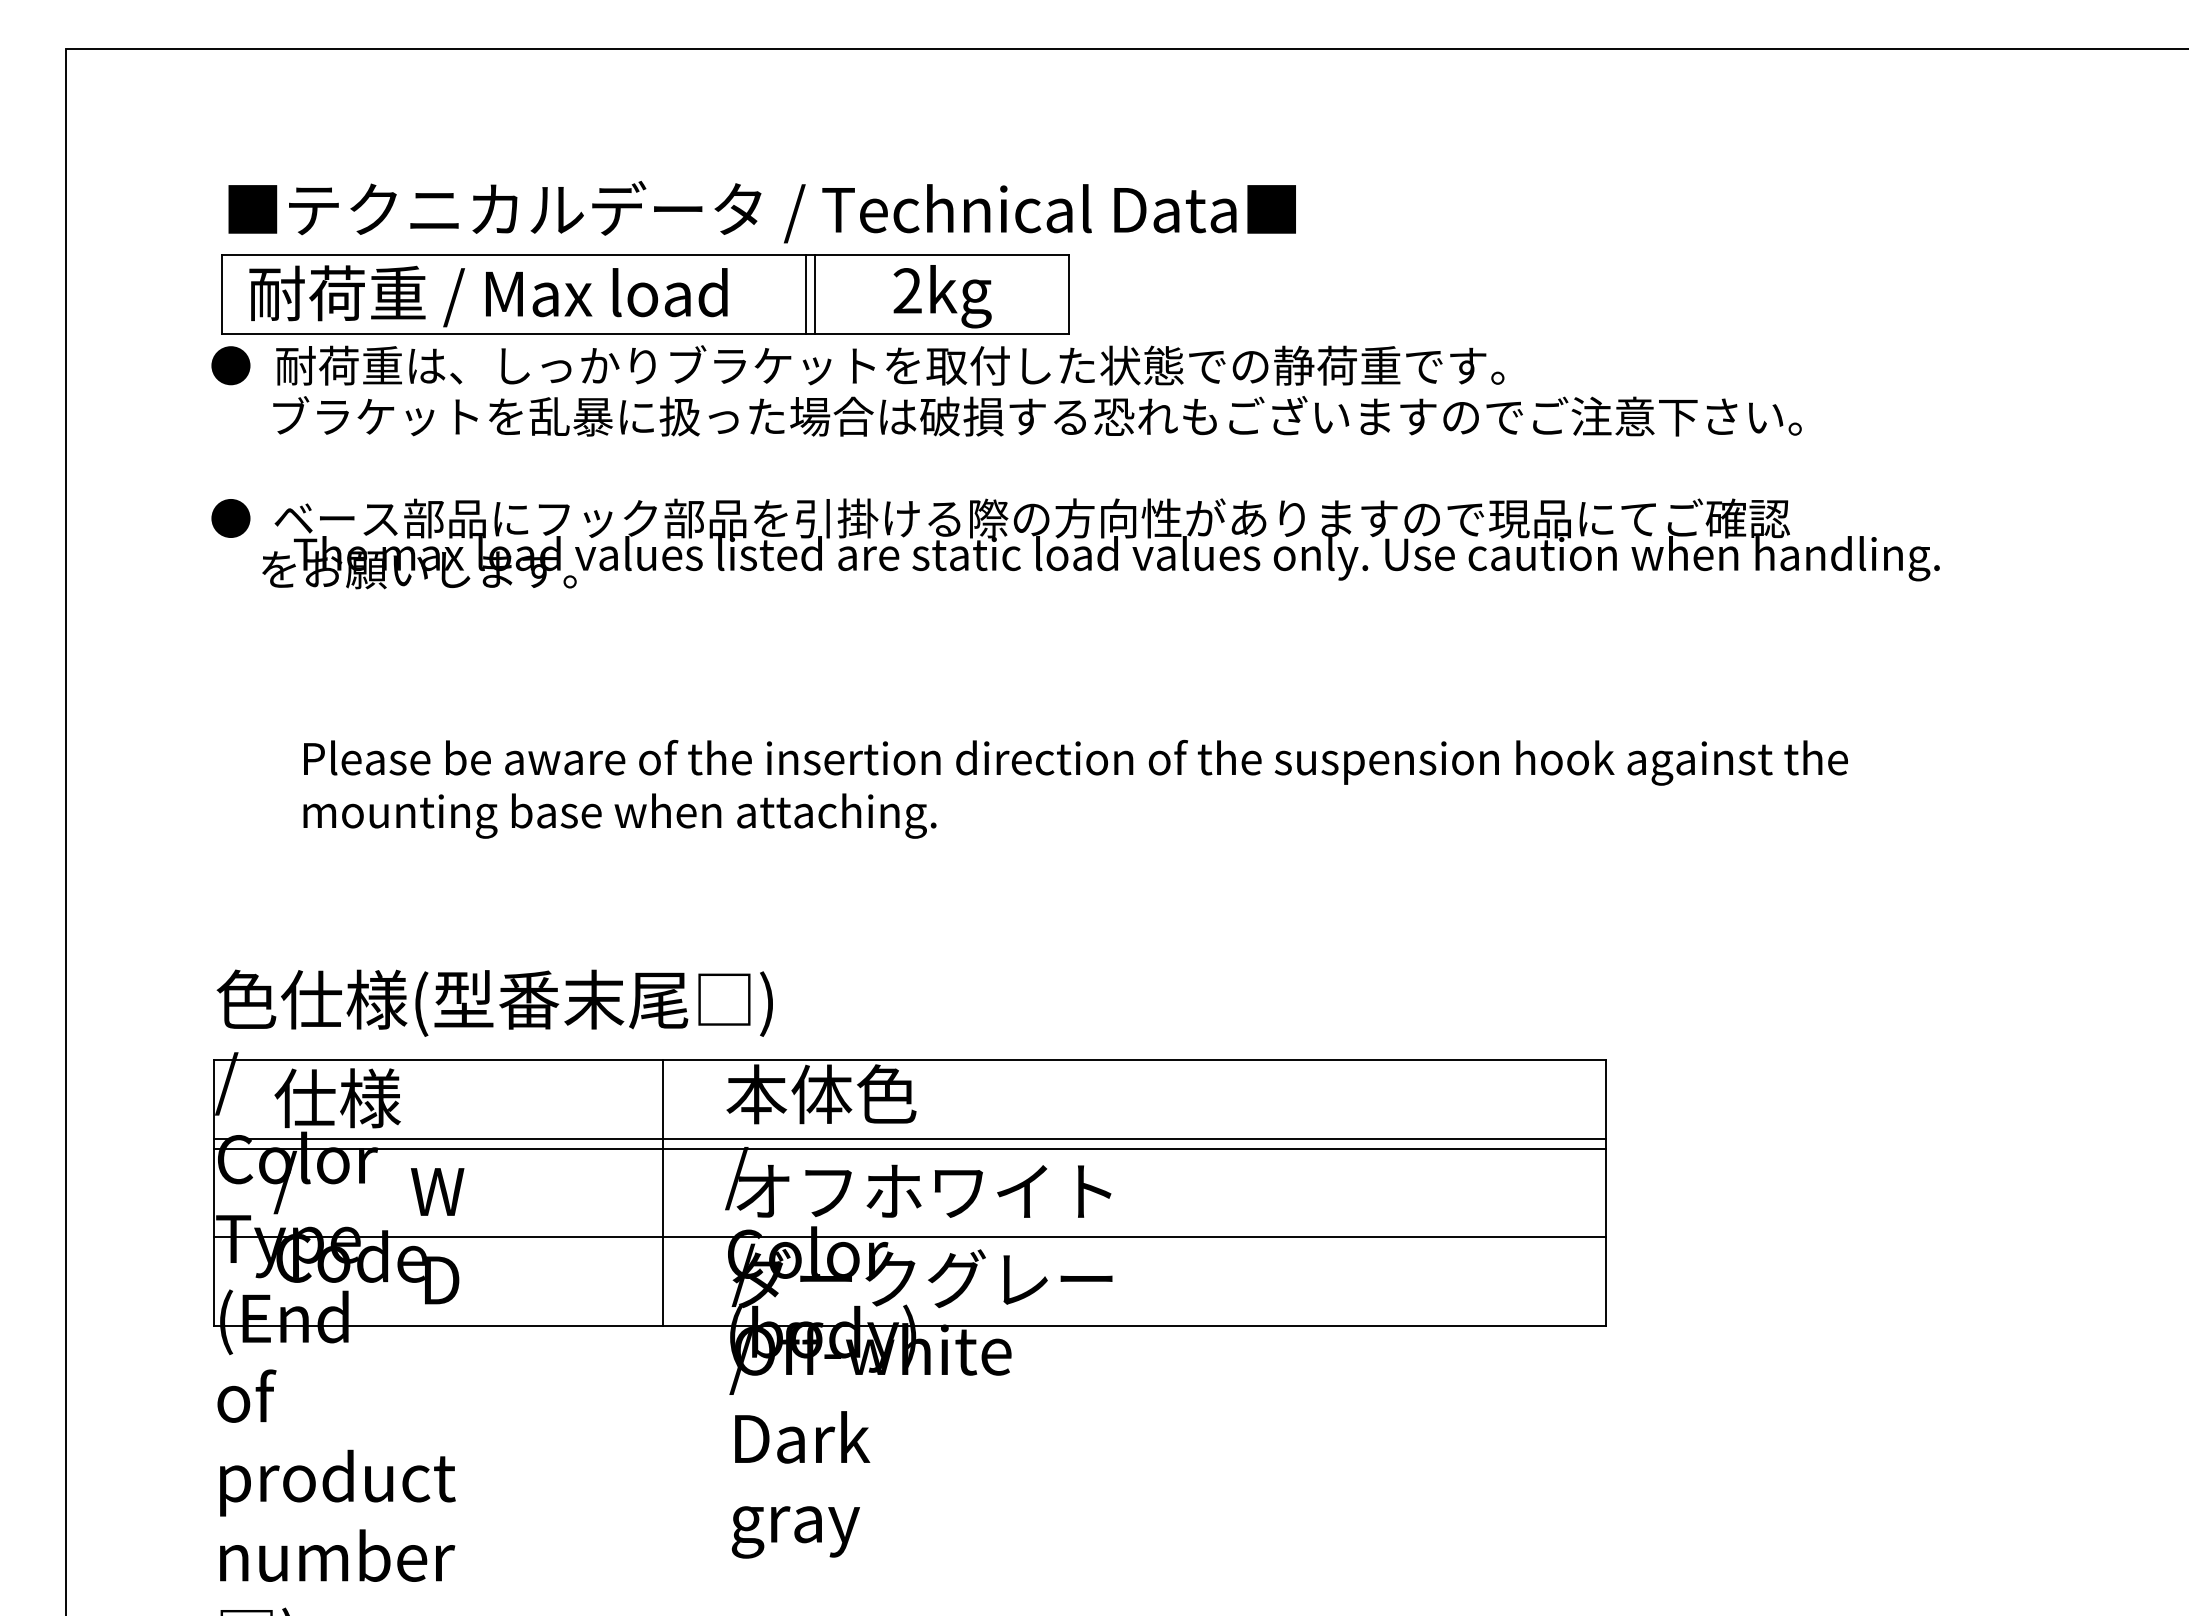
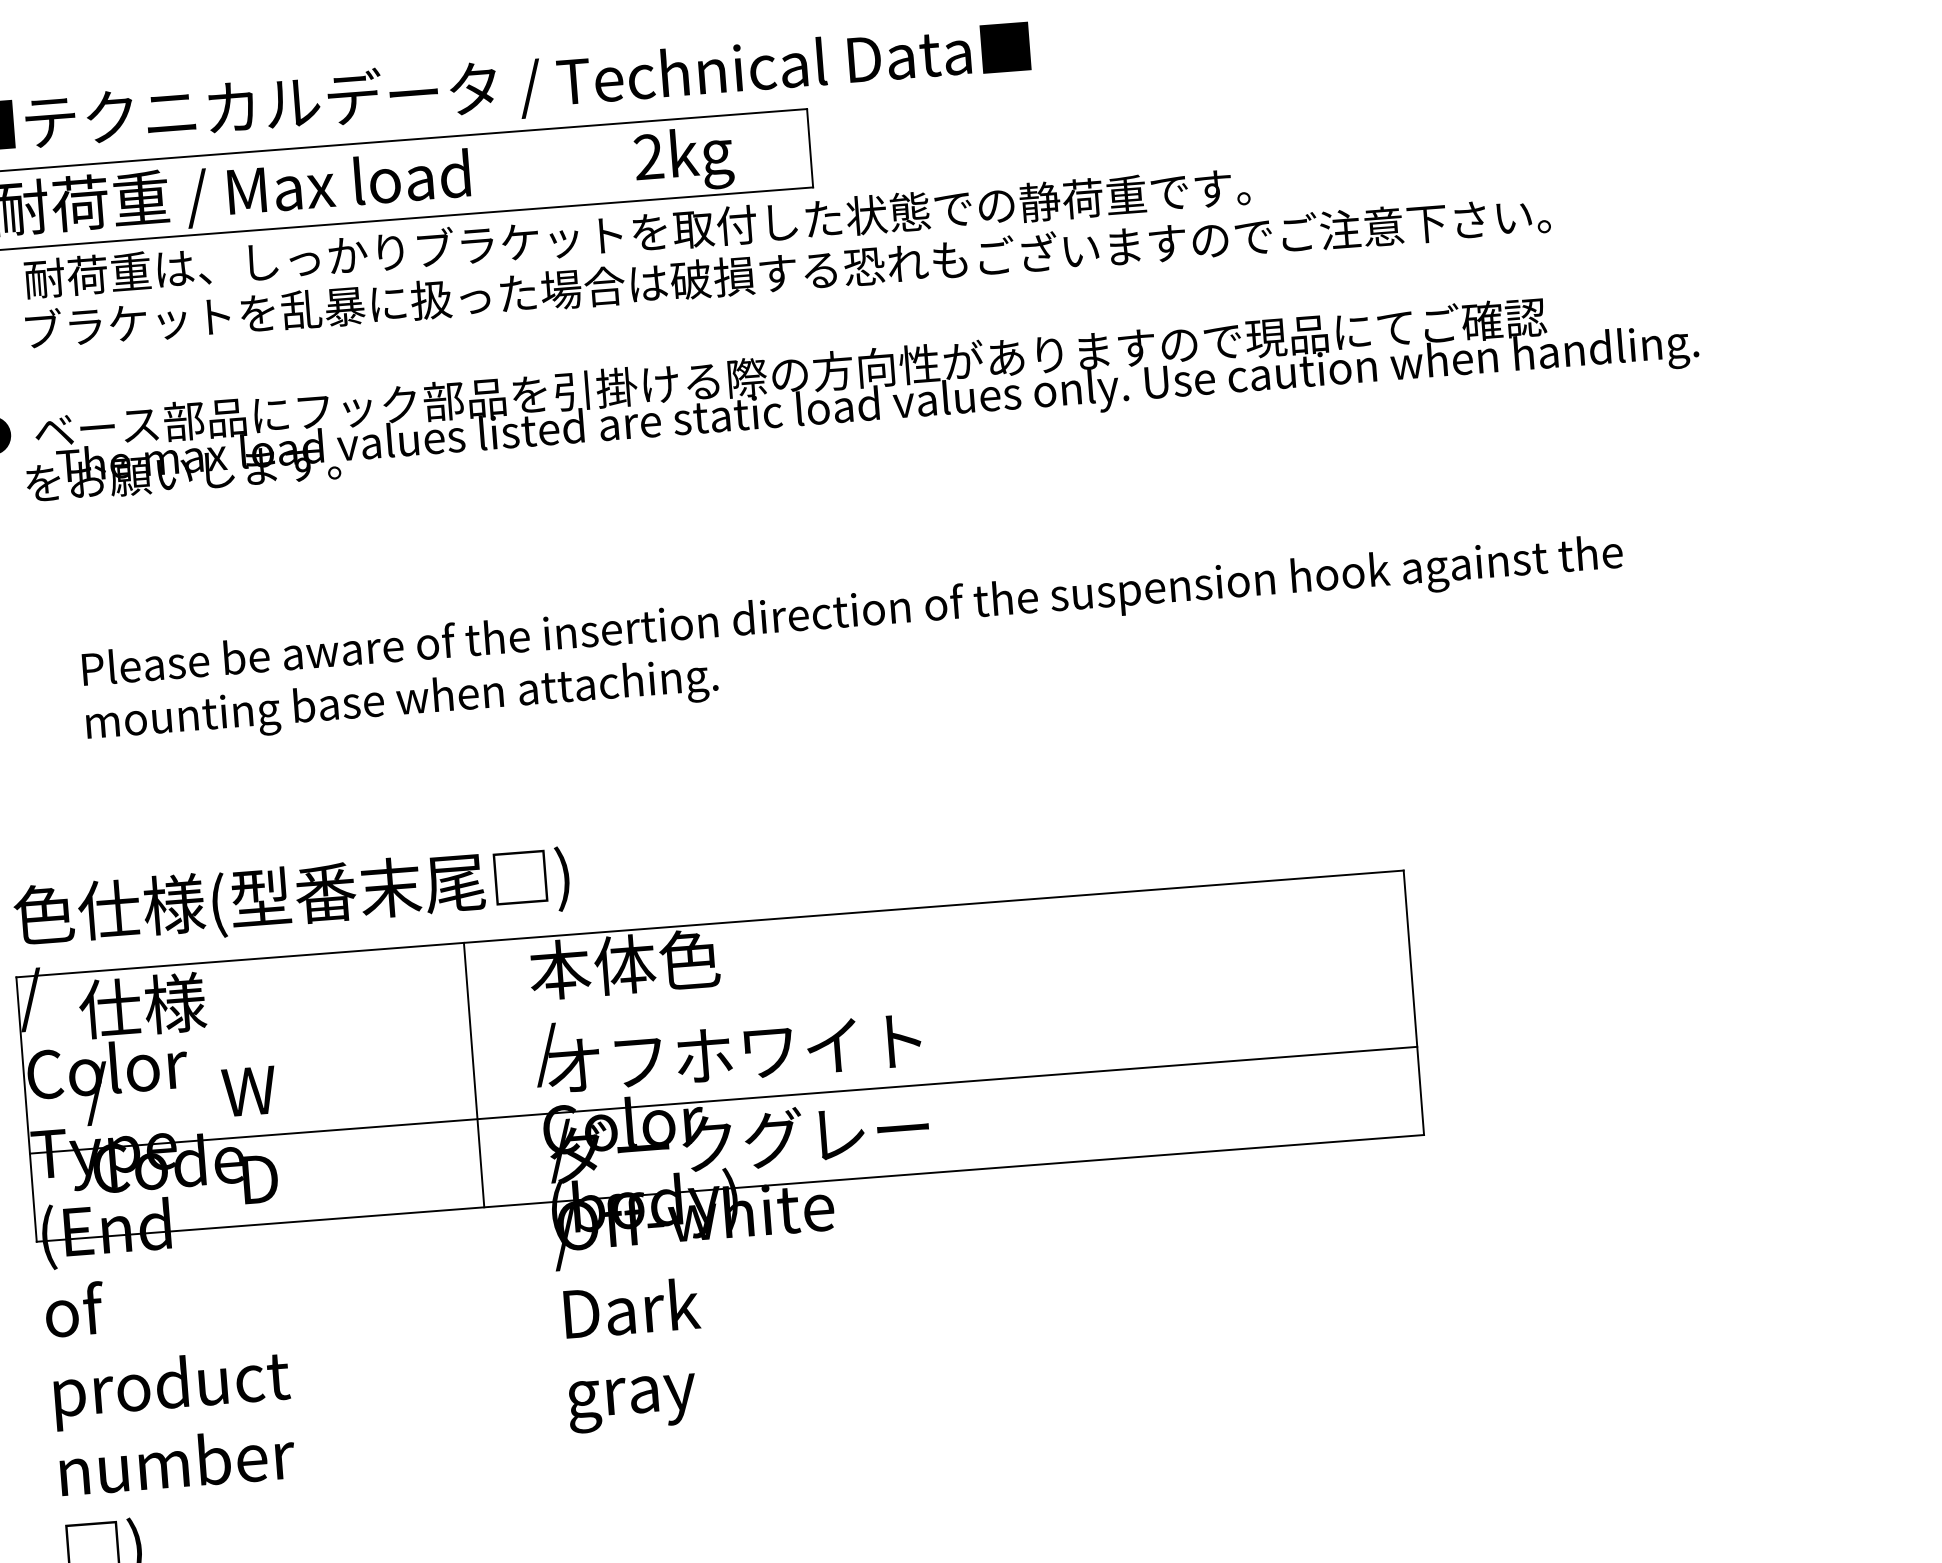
line: (806, 294) -> (548, 168), removed
line: (814, 294) -> (556, 167), removed
line: (909, 1139) -> (715, 1002), removed
line: (909, 1148) -> (716, 1011), removed

